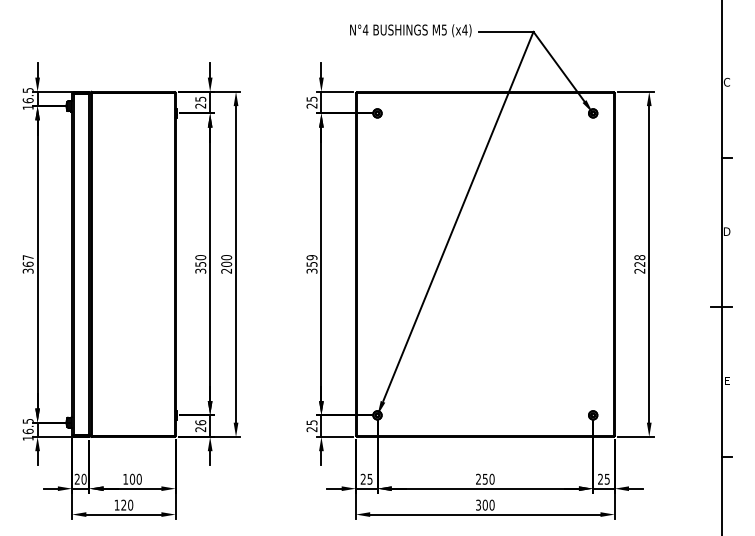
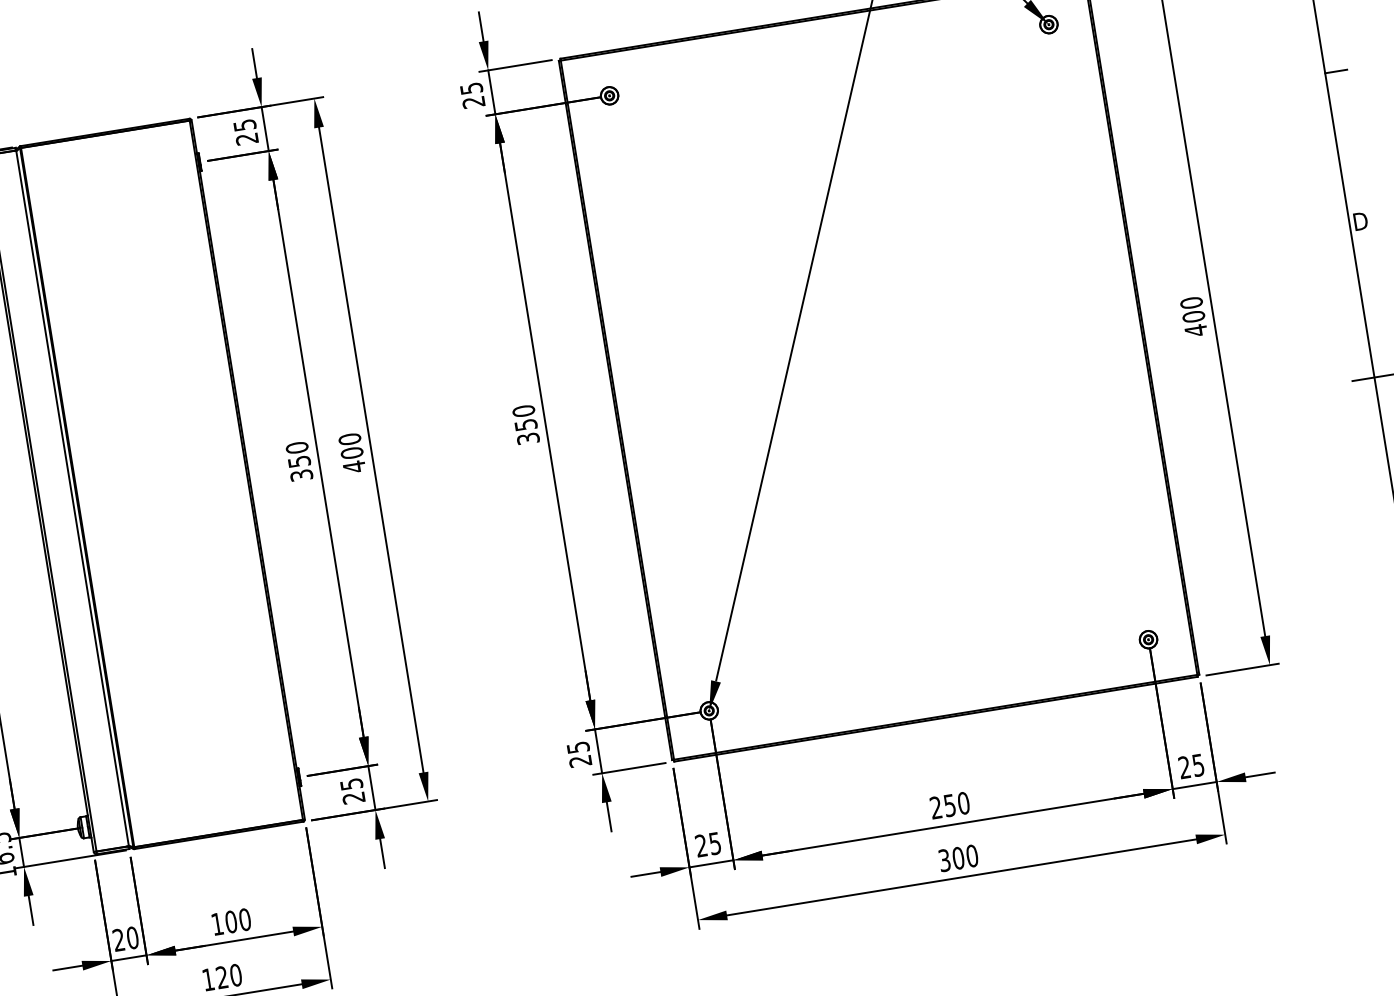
text: (311, 257) -> (522, 411), 359 -> 350
text: (639, 264) -> (1193, 317), 228 -> 400
text: (226, 270) -> (353, 465), 200 -> 400
text: (200, 422) -> (351, 783), 26 -> 25

